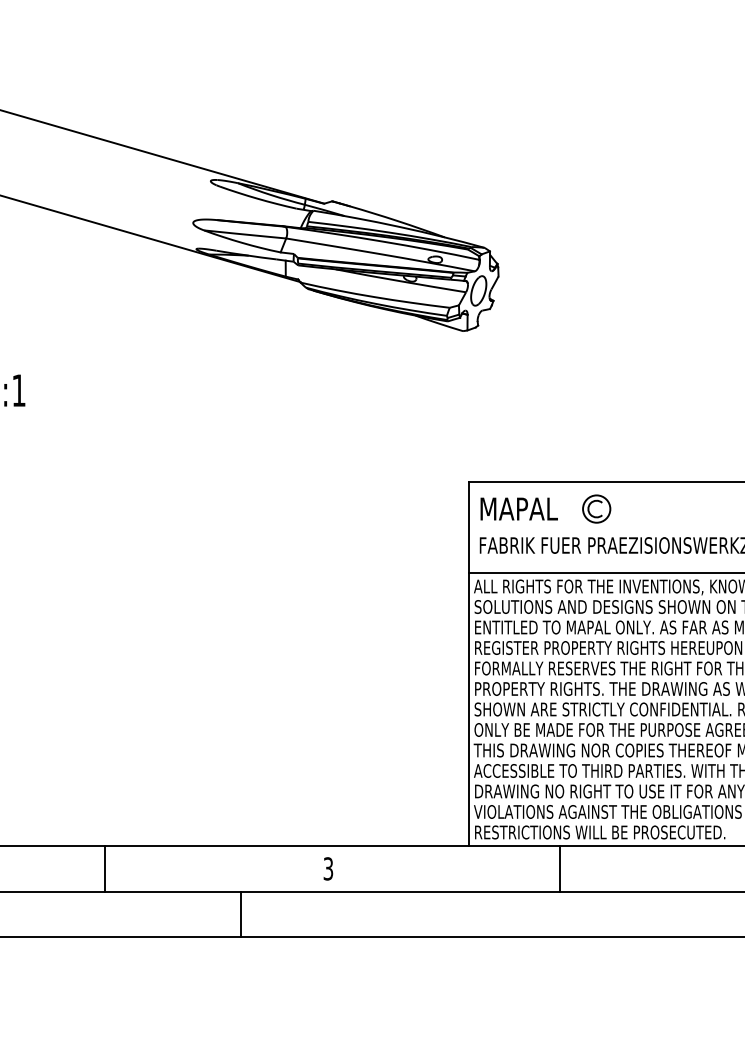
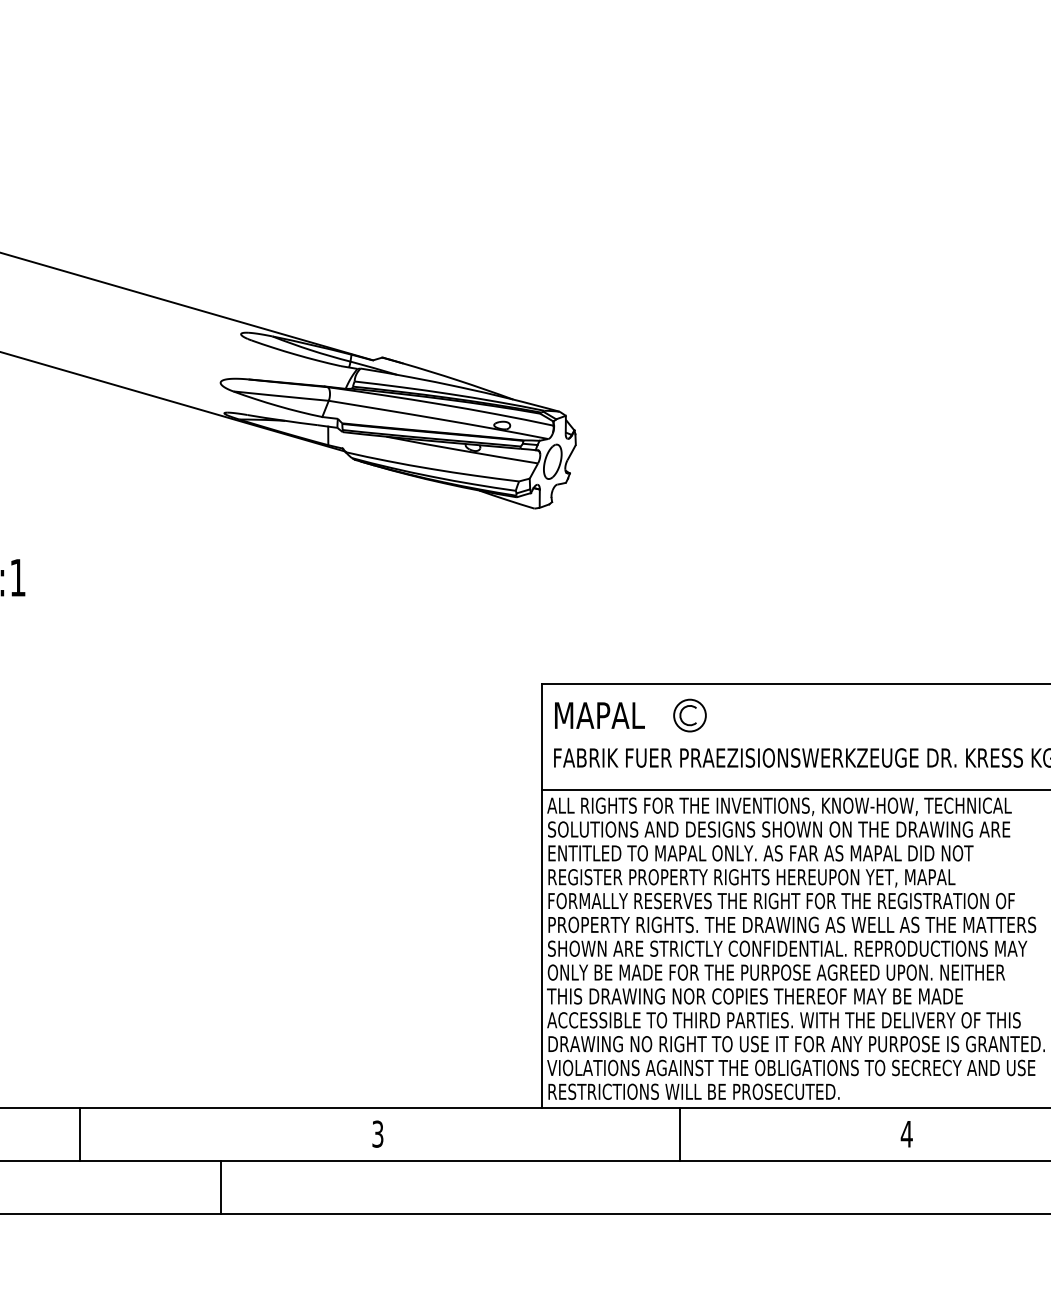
line: (104, 868) -> (79, 1133), moved
line: (560, 868) -> (679, 1133), moved
line: (241, 913) -> (220, 1186), moved

